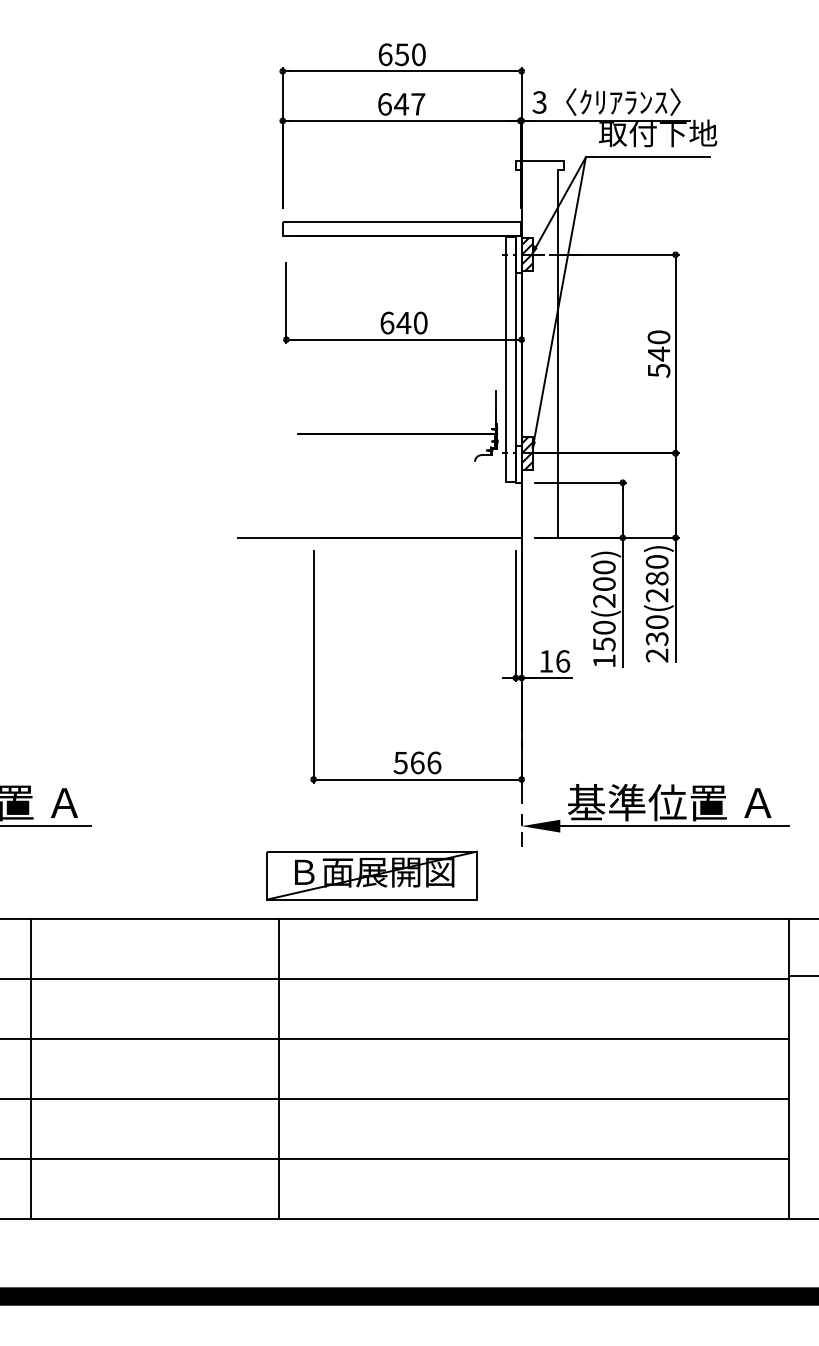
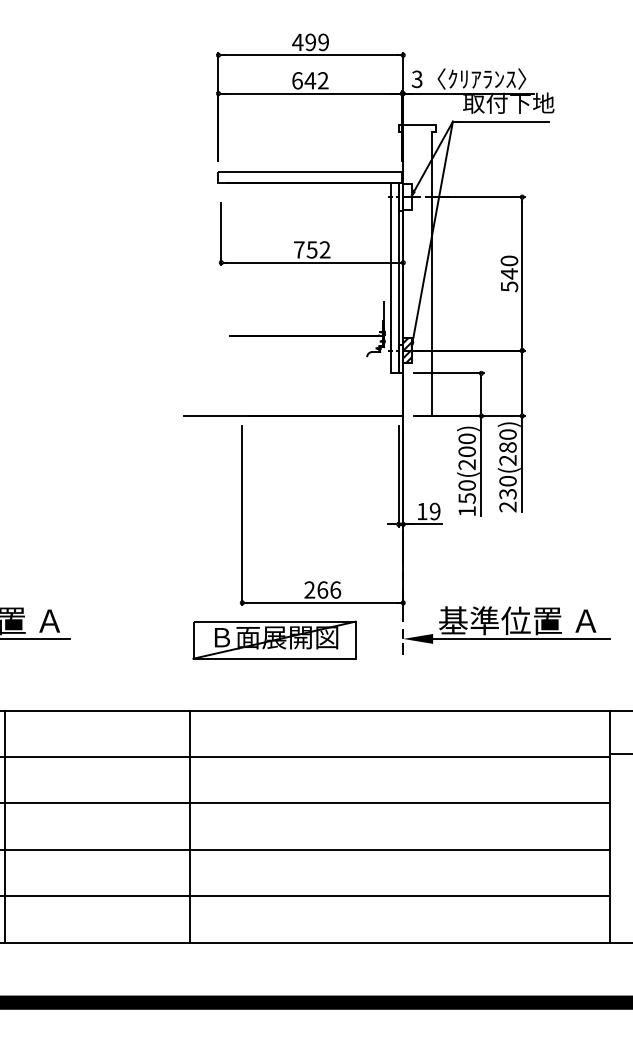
text: (401, 54) -> (310, 42), 650 -> 499
text: (418, 103) -> (323, 80), 647 -> 642
hatch: (527, 254) -> (407, 196), removed
text: (404, 322) -> (312, 249), 640 -> 752
text: (562, 661) -> (434, 511), 16 -> 19
text: (400, 762) -> (309, 589), 566 -> 266
part: (371, 874) -> (274, 639), moved
line: (30, 1068) -> (4, 826), moved
line: (278, 1068) -> (189, 826), moved

